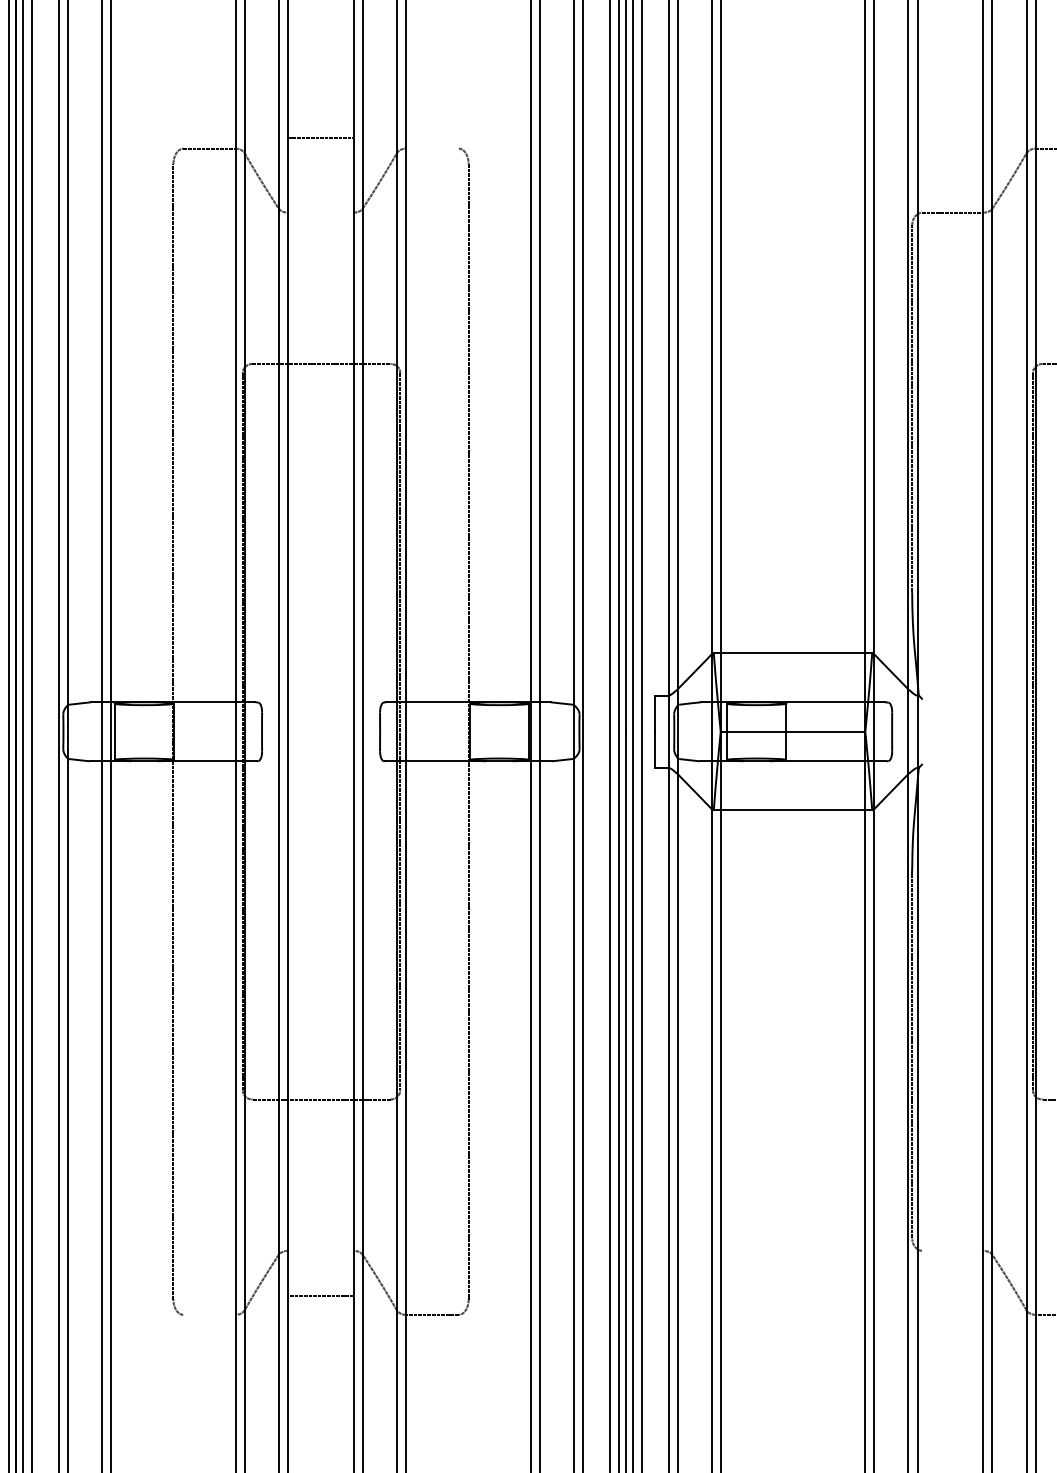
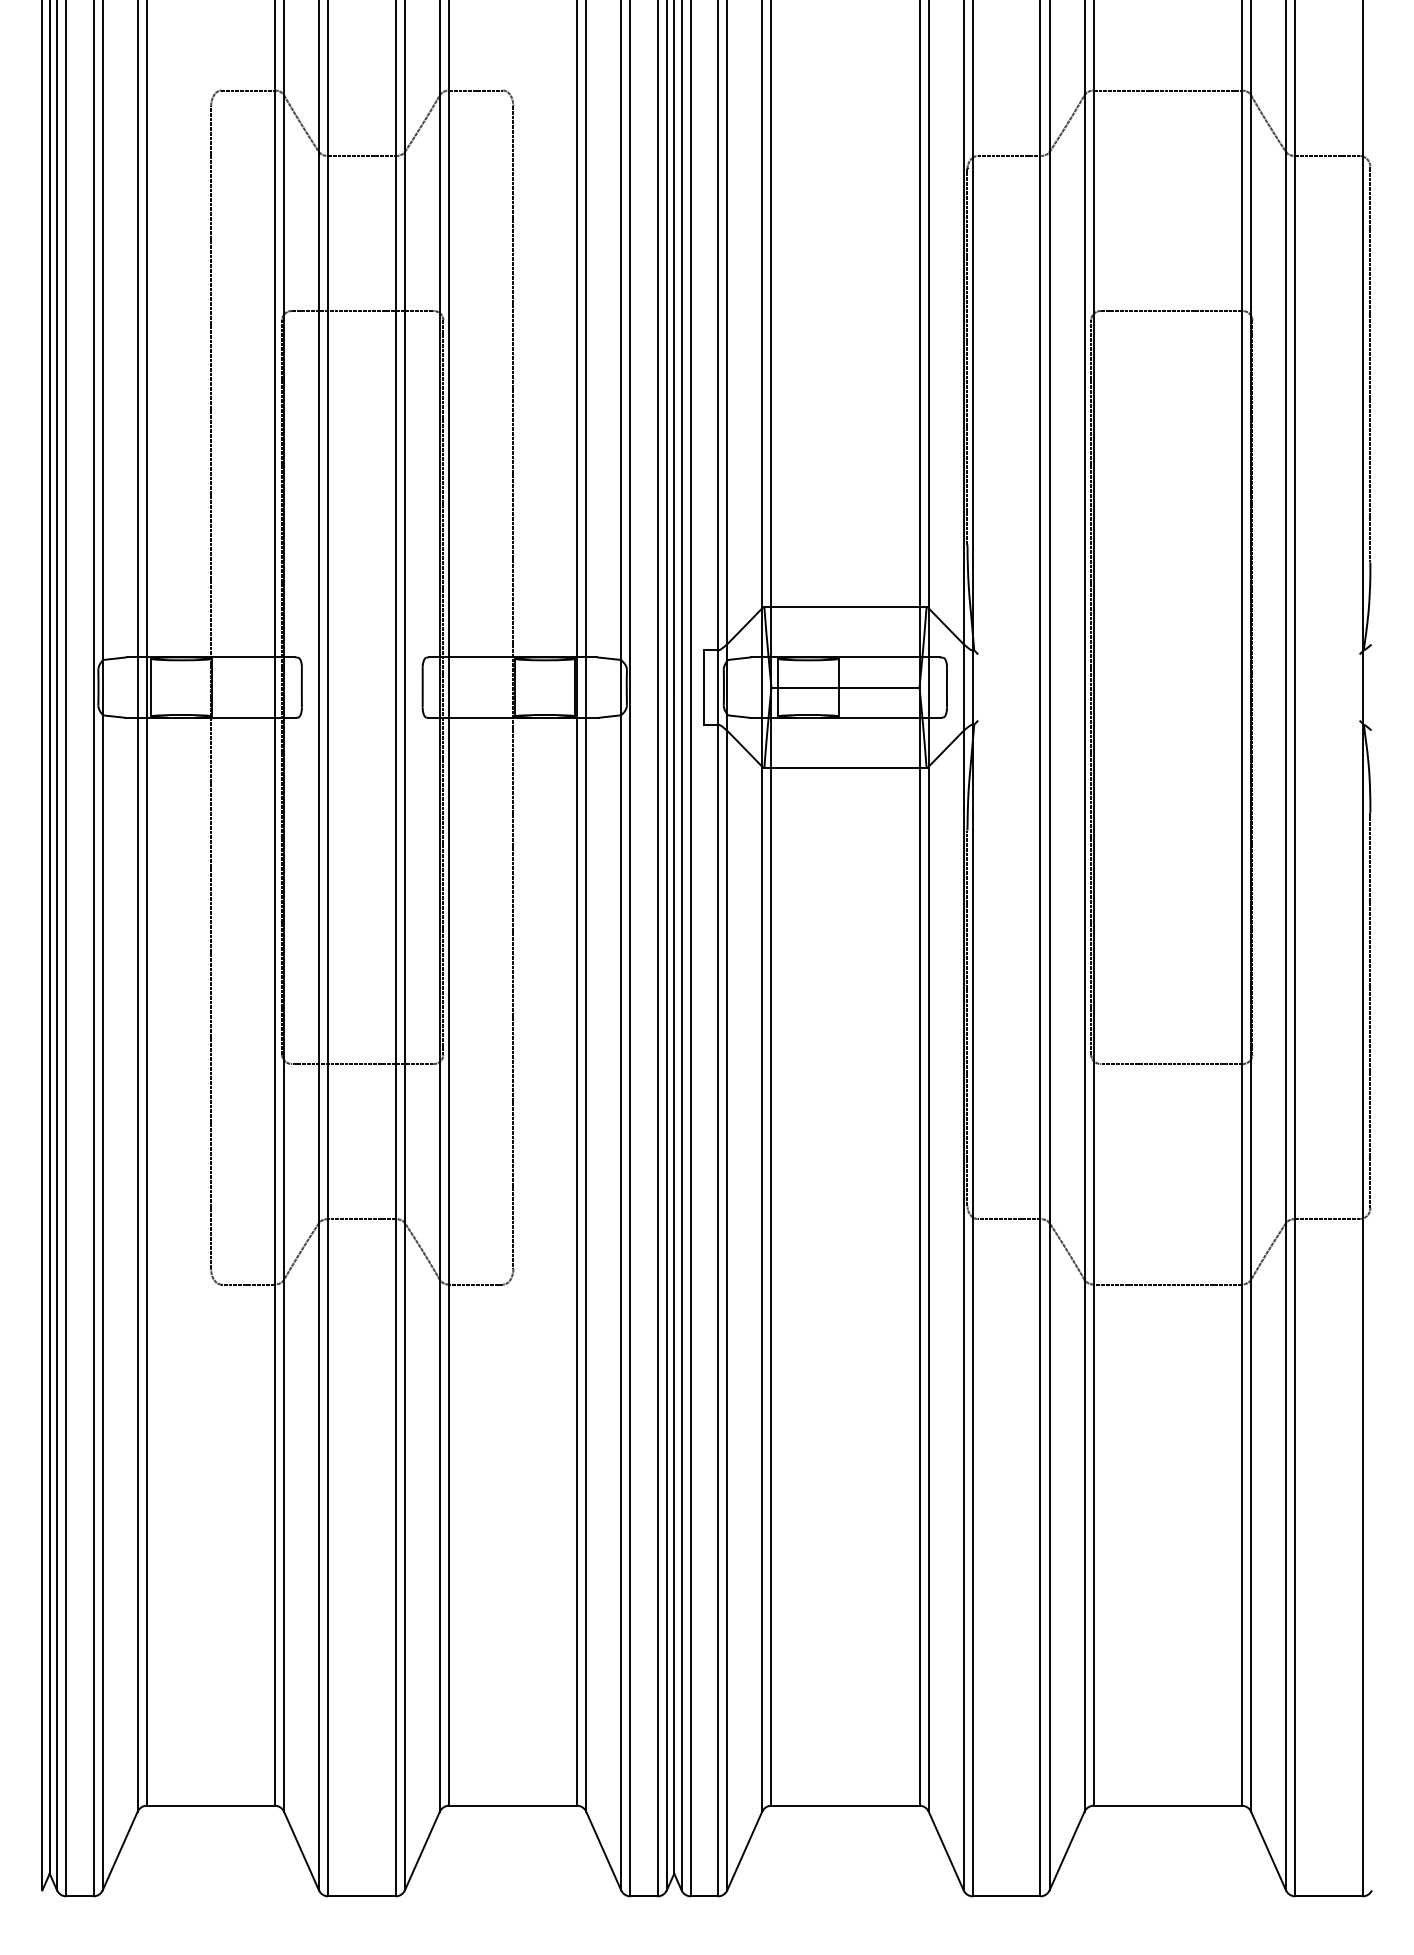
line: (320, 138) -> (361, 156), moved
line: (432, 148) -> (476, 90), added
line: (952, 1251) -> (1008, 1219), added
line: (320, 1296) -> (361, 1219), moved
line: (208, 1314) -> (247, 1284), added

